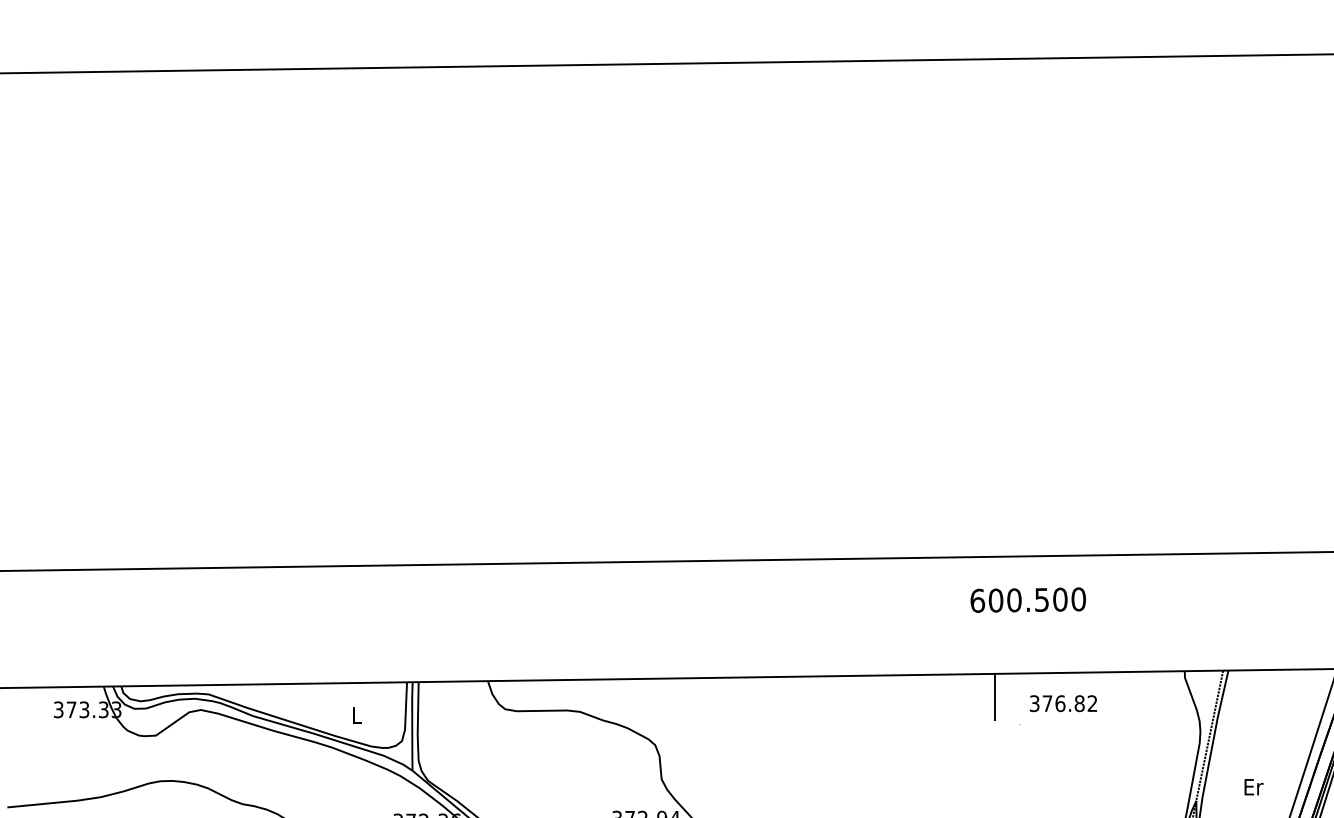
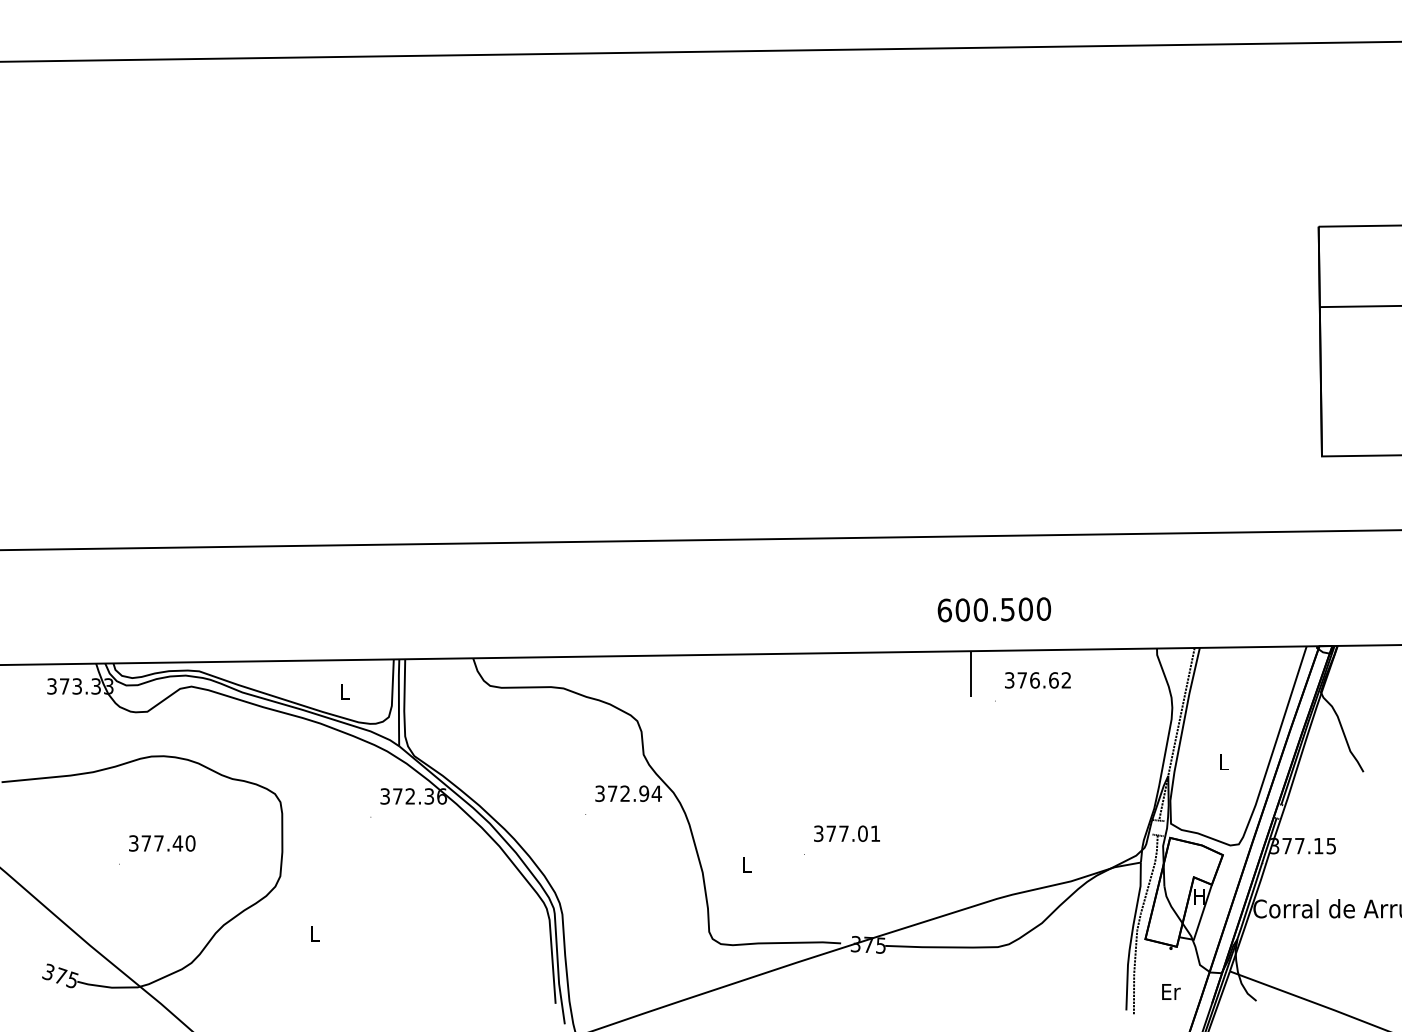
text: (1027, 599) -> (993, 609), moved
text: (1079, 703) -> (1053, 680), 376.82 -> 376.62
text: (1253, 787) -> (1224, 762), Er -> L

